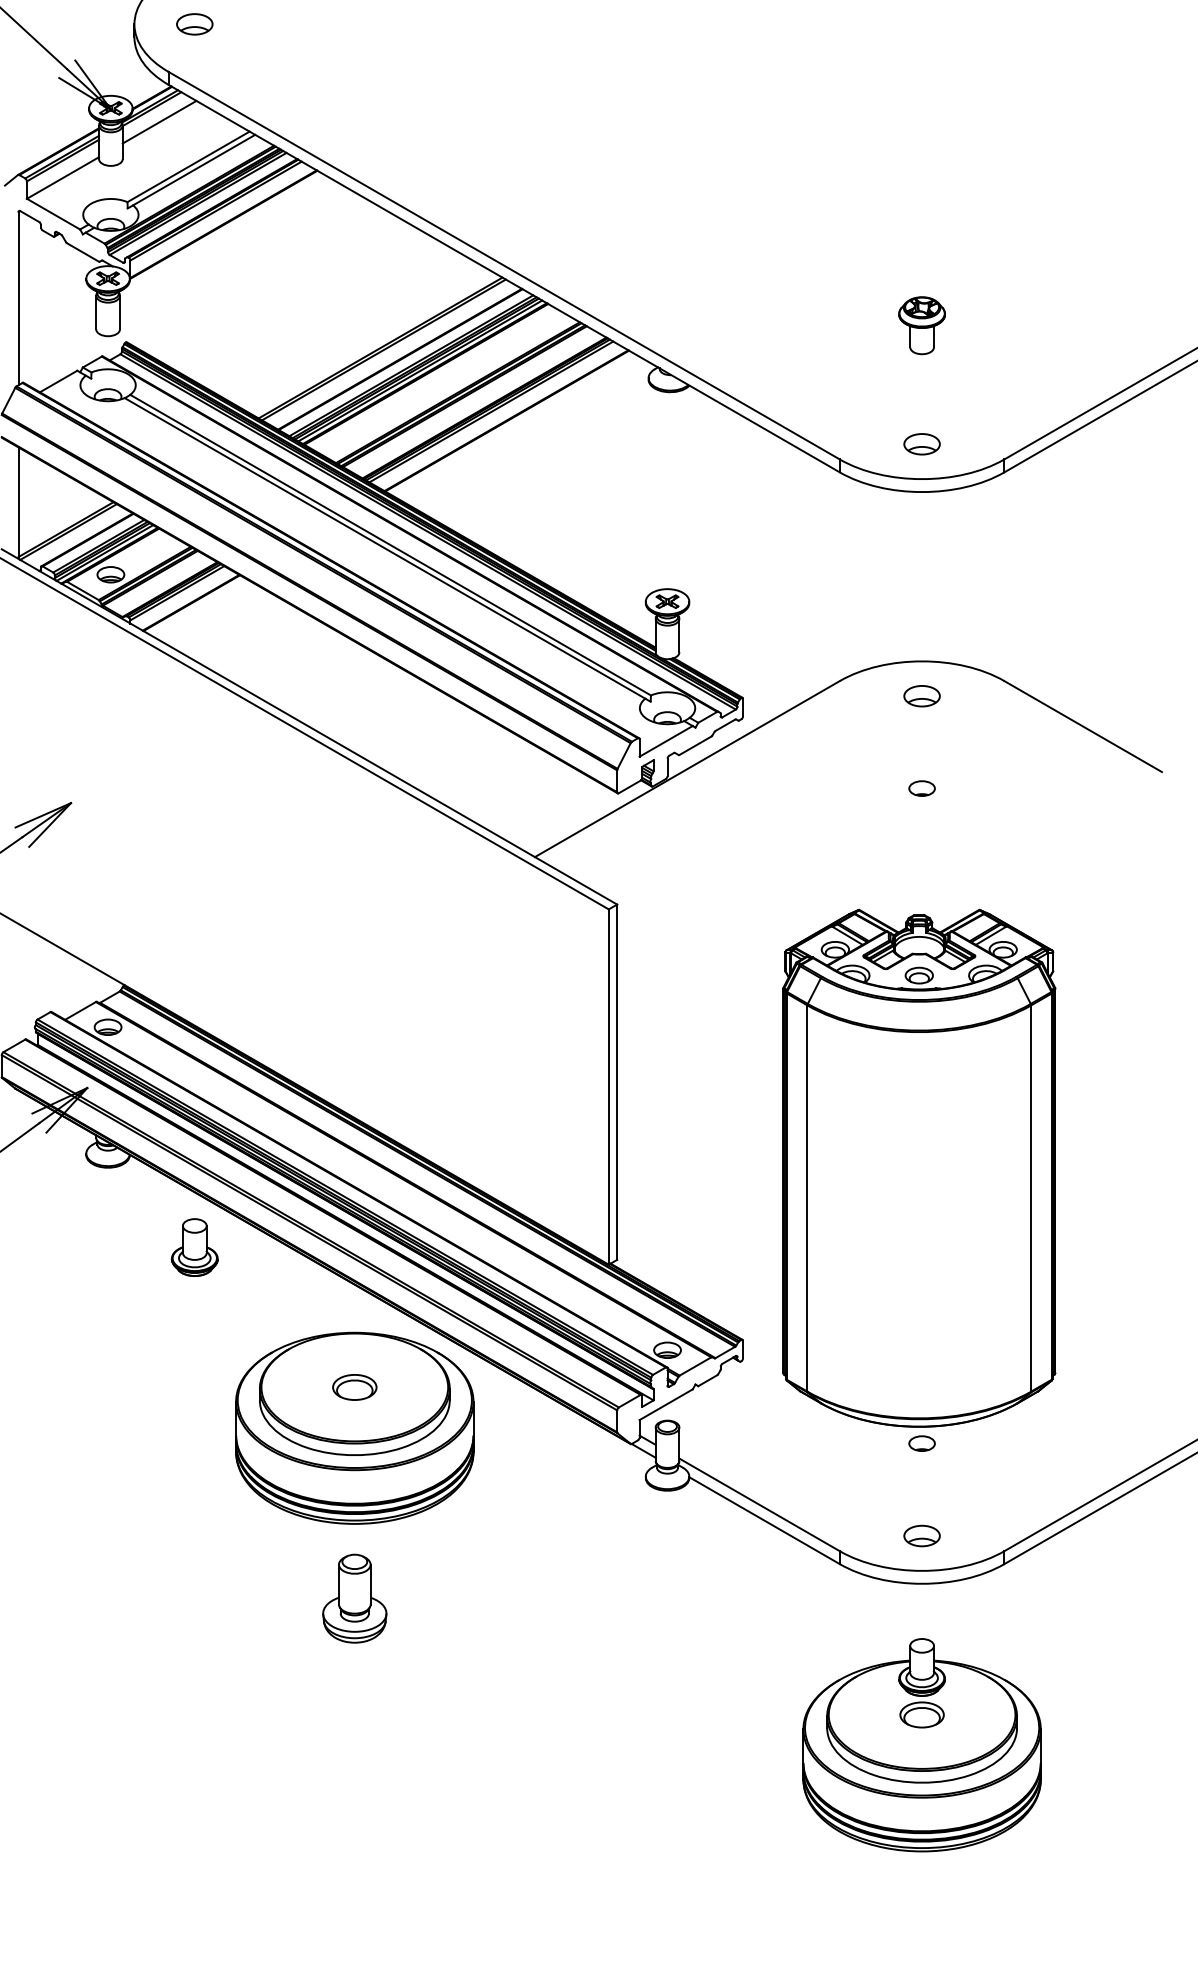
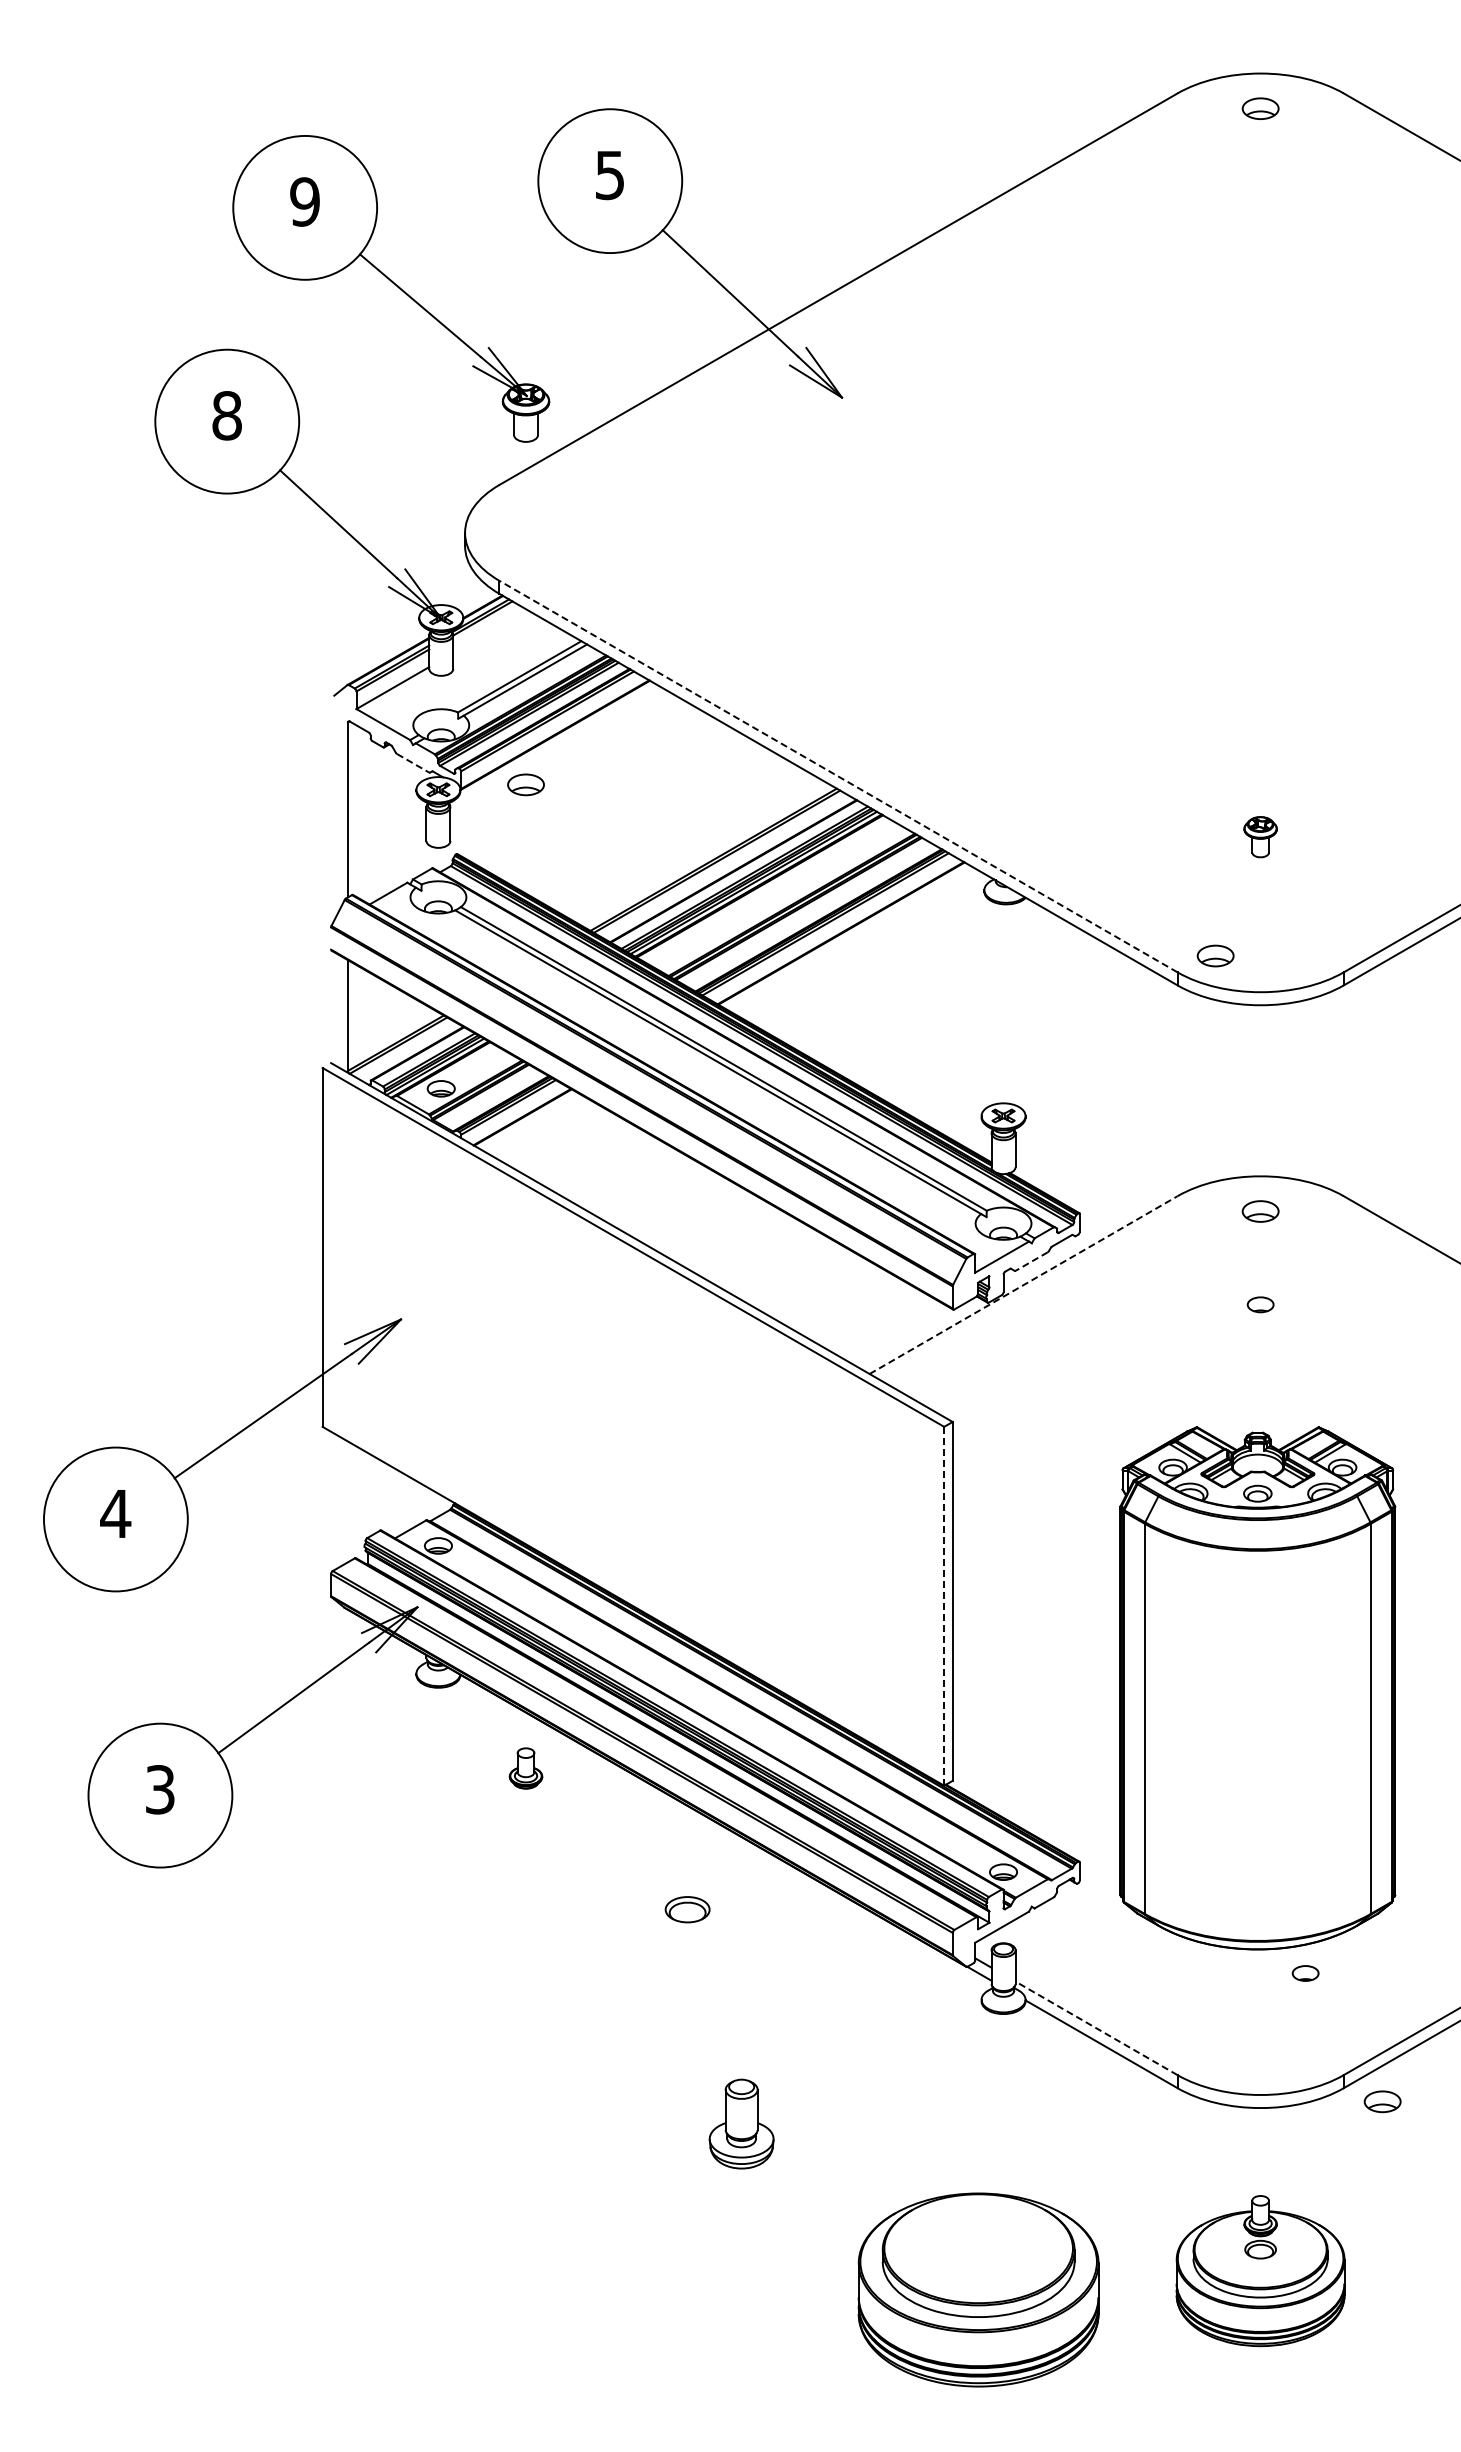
part: (194, 24) -> (525, 784), moved
line: (159, 122) -> (490, 631), removed
line: (83, 252) -> (413, 763), solid -> dashed
line: (504, 265) -> (838, 776), solid -> dashed
part: (921, 324) -> (1260, 836), size x0.7
part: (921, 443) -> (1215, 955), moved
line: (695, 745) -> (1031, 1261), solid -> dashed
line: (687, 769) -> (1023, 1285), solid -> dashed
line: (609, 1087) -> (944, 1606), solid -> dashed
part: (194, 1247) -> (525, 1768), size x0.7
part: (354, 1427) -> (978, 2289), moved
part: (921, 1443) -> (1305, 1973), moved
line: (759, 1505) -> (1096, 2028), solid -> dashed
part: (921, 1535) -> (1382, 2101), moved
part: (354, 1598) -> (741, 2123), moved
part: (921, 1744) -> (1260, 2270), size x0.7

